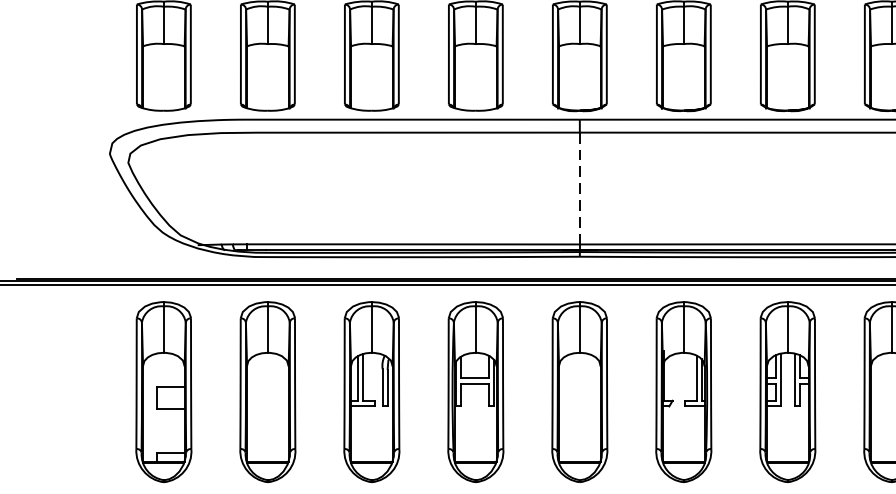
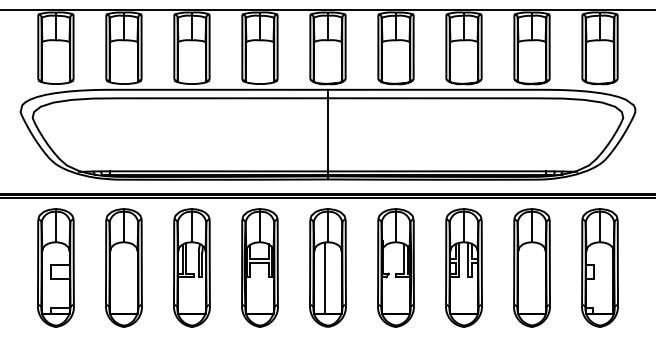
line: (579, 187) -> (327, 134), dashed -> solid
line: (576, 406) -> (325, 277), added

